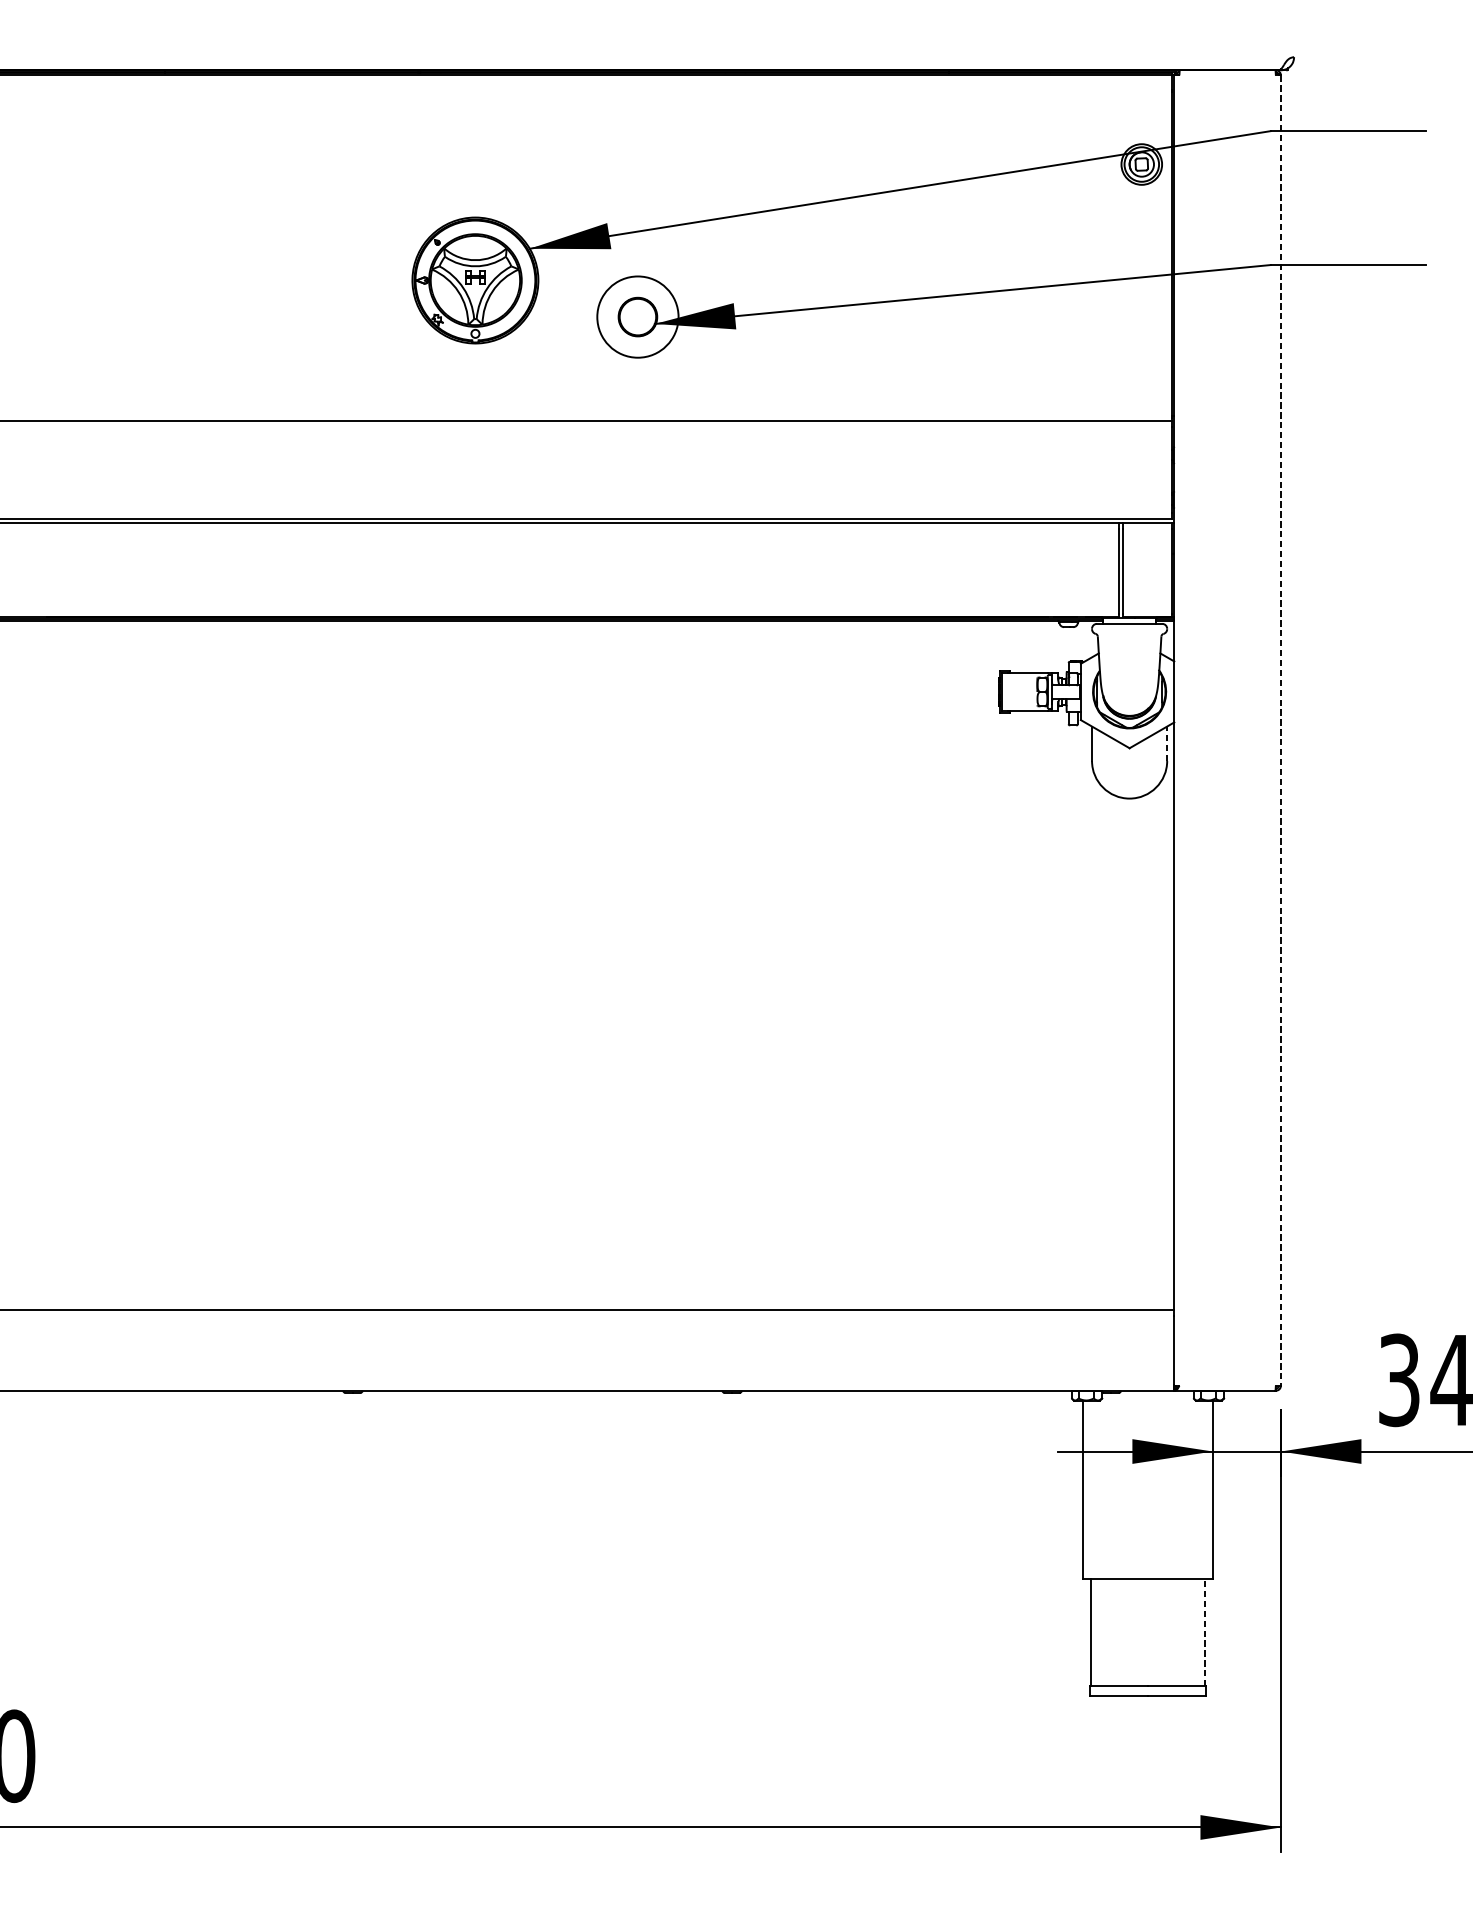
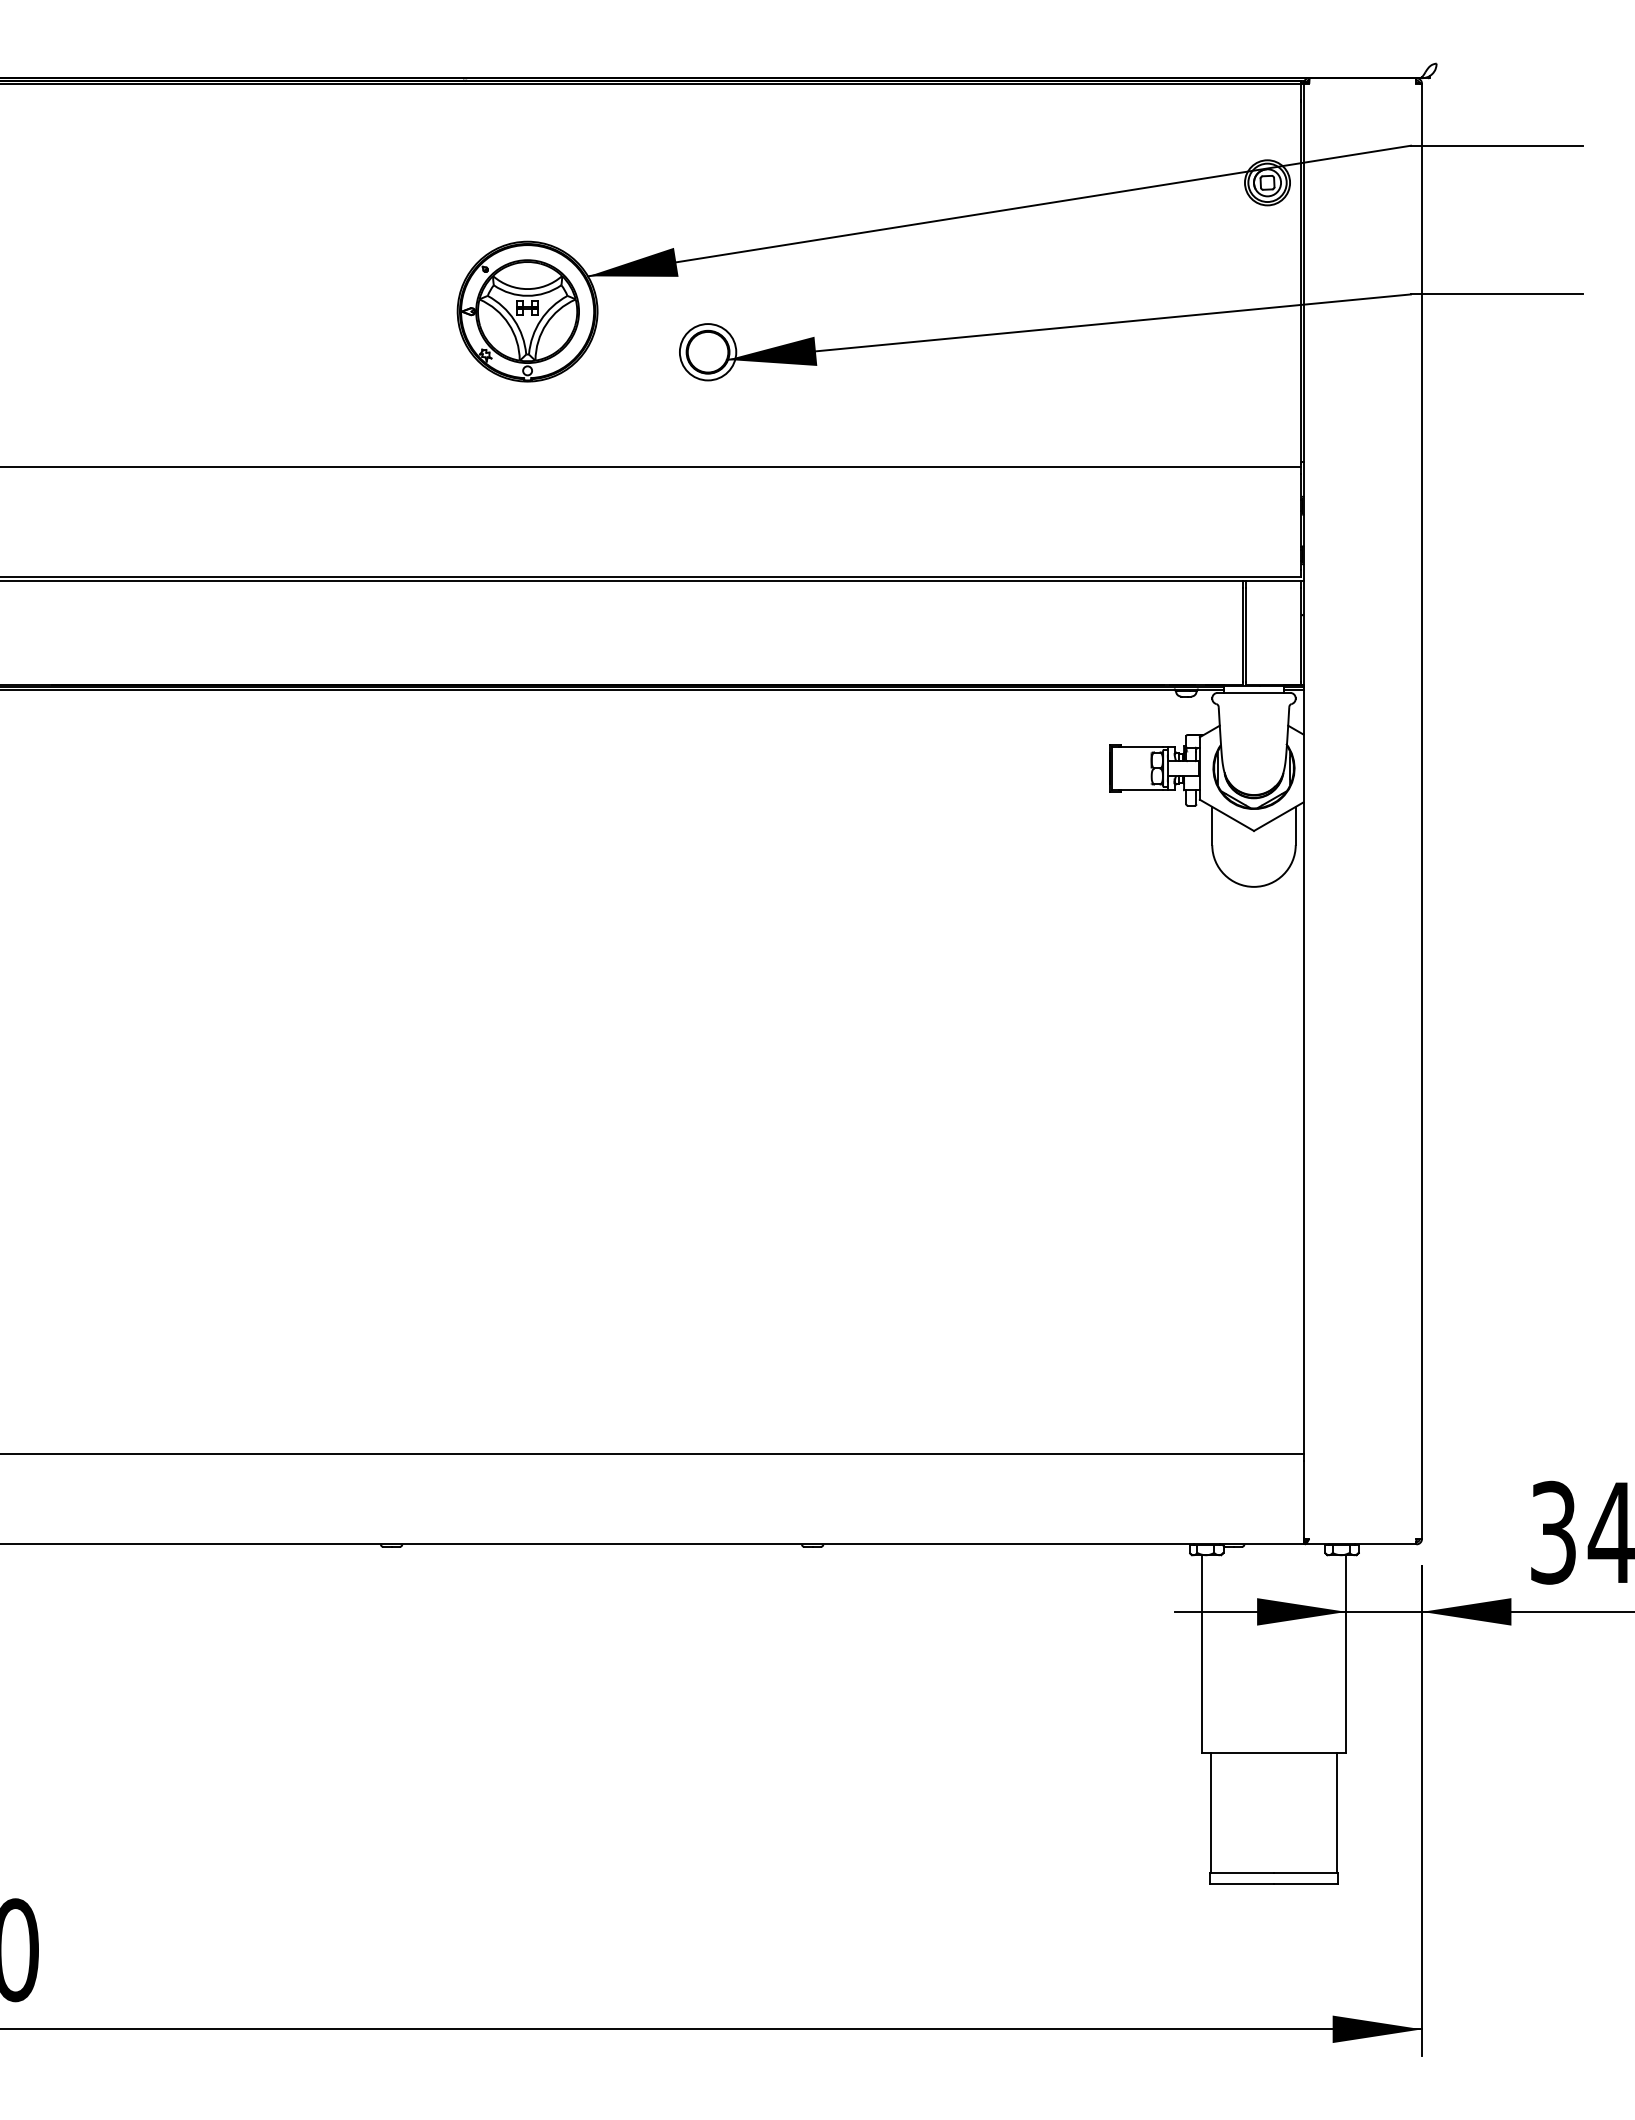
circle: (637, 317) -> (707, 352), size x0.62
line: (1281, 730) -> (1422, 811), dashed -> solid
line: (1166, 743) -> (1295, 825), dashed -> solid
line: (1204, 1632) -> (1337, 1812), dashed -> solid

